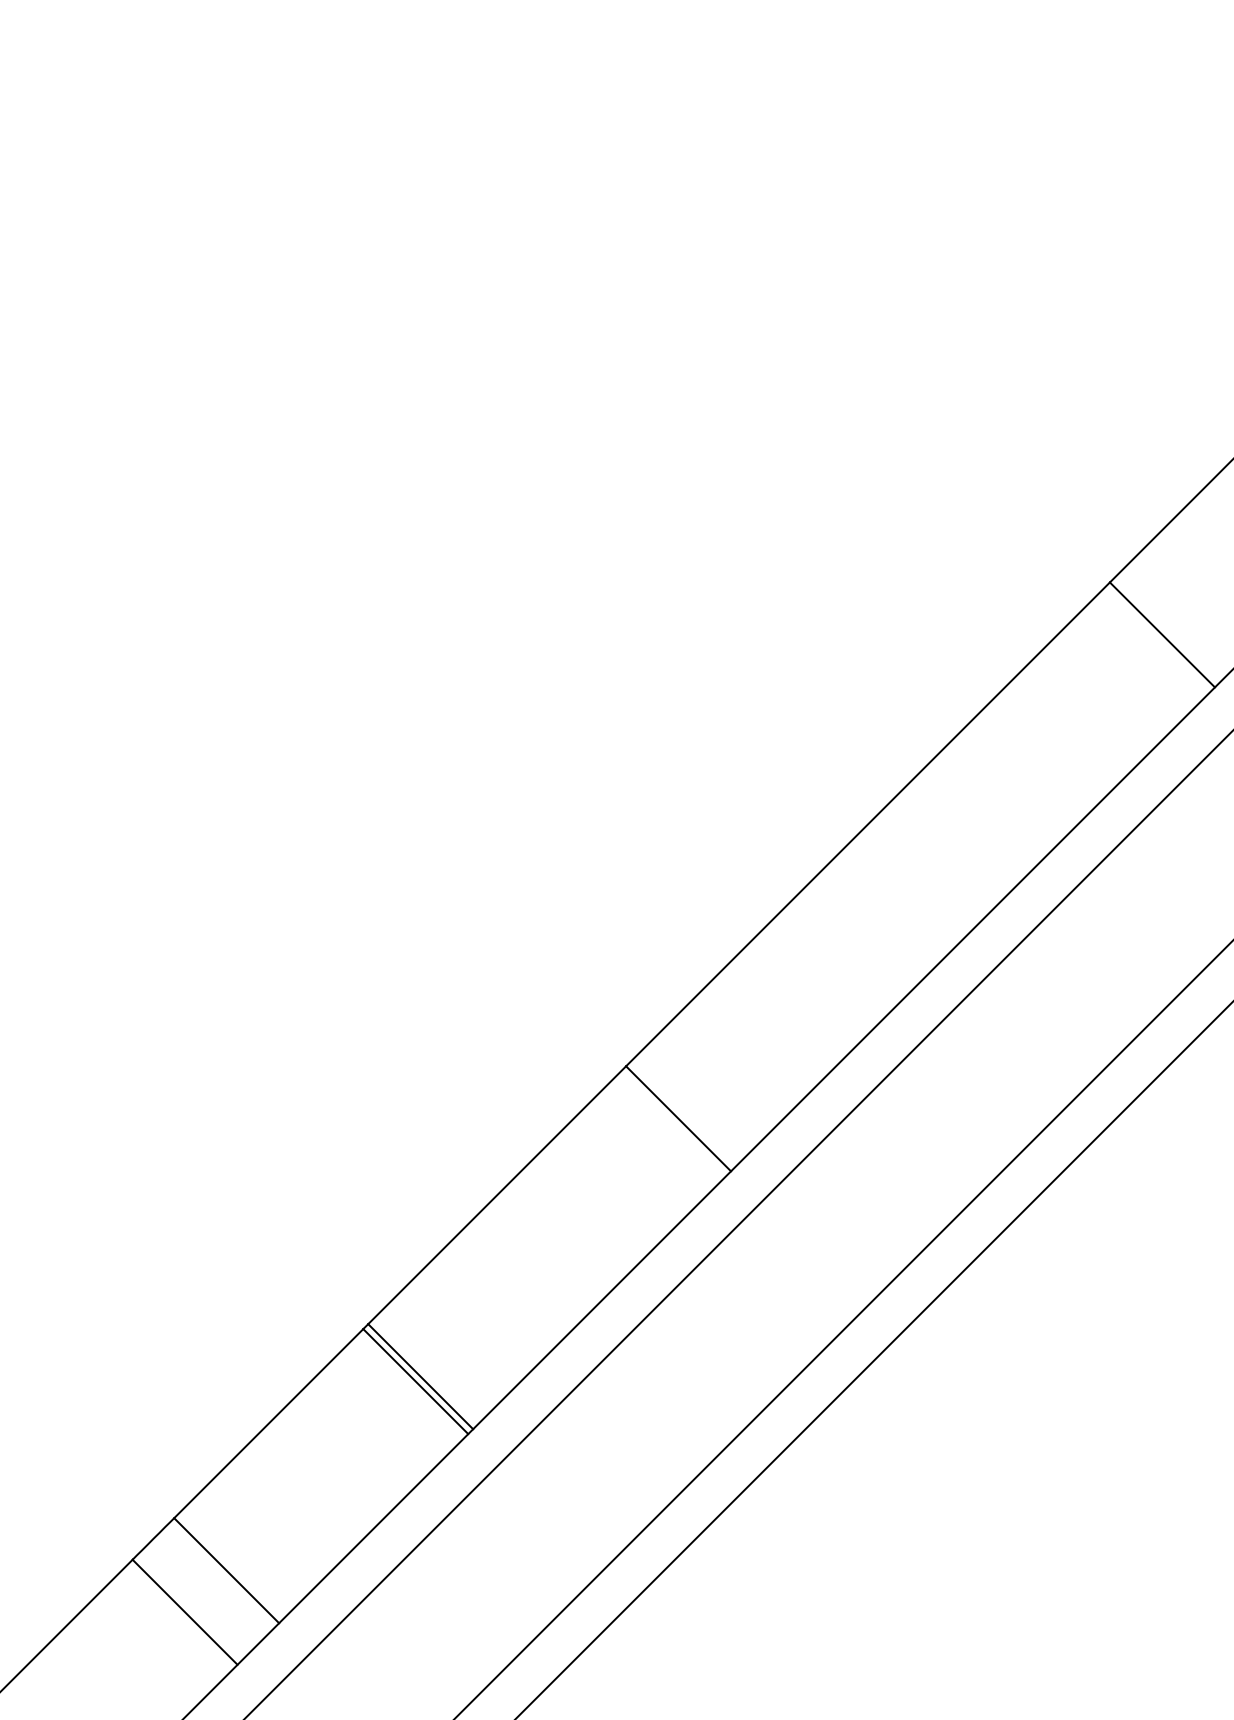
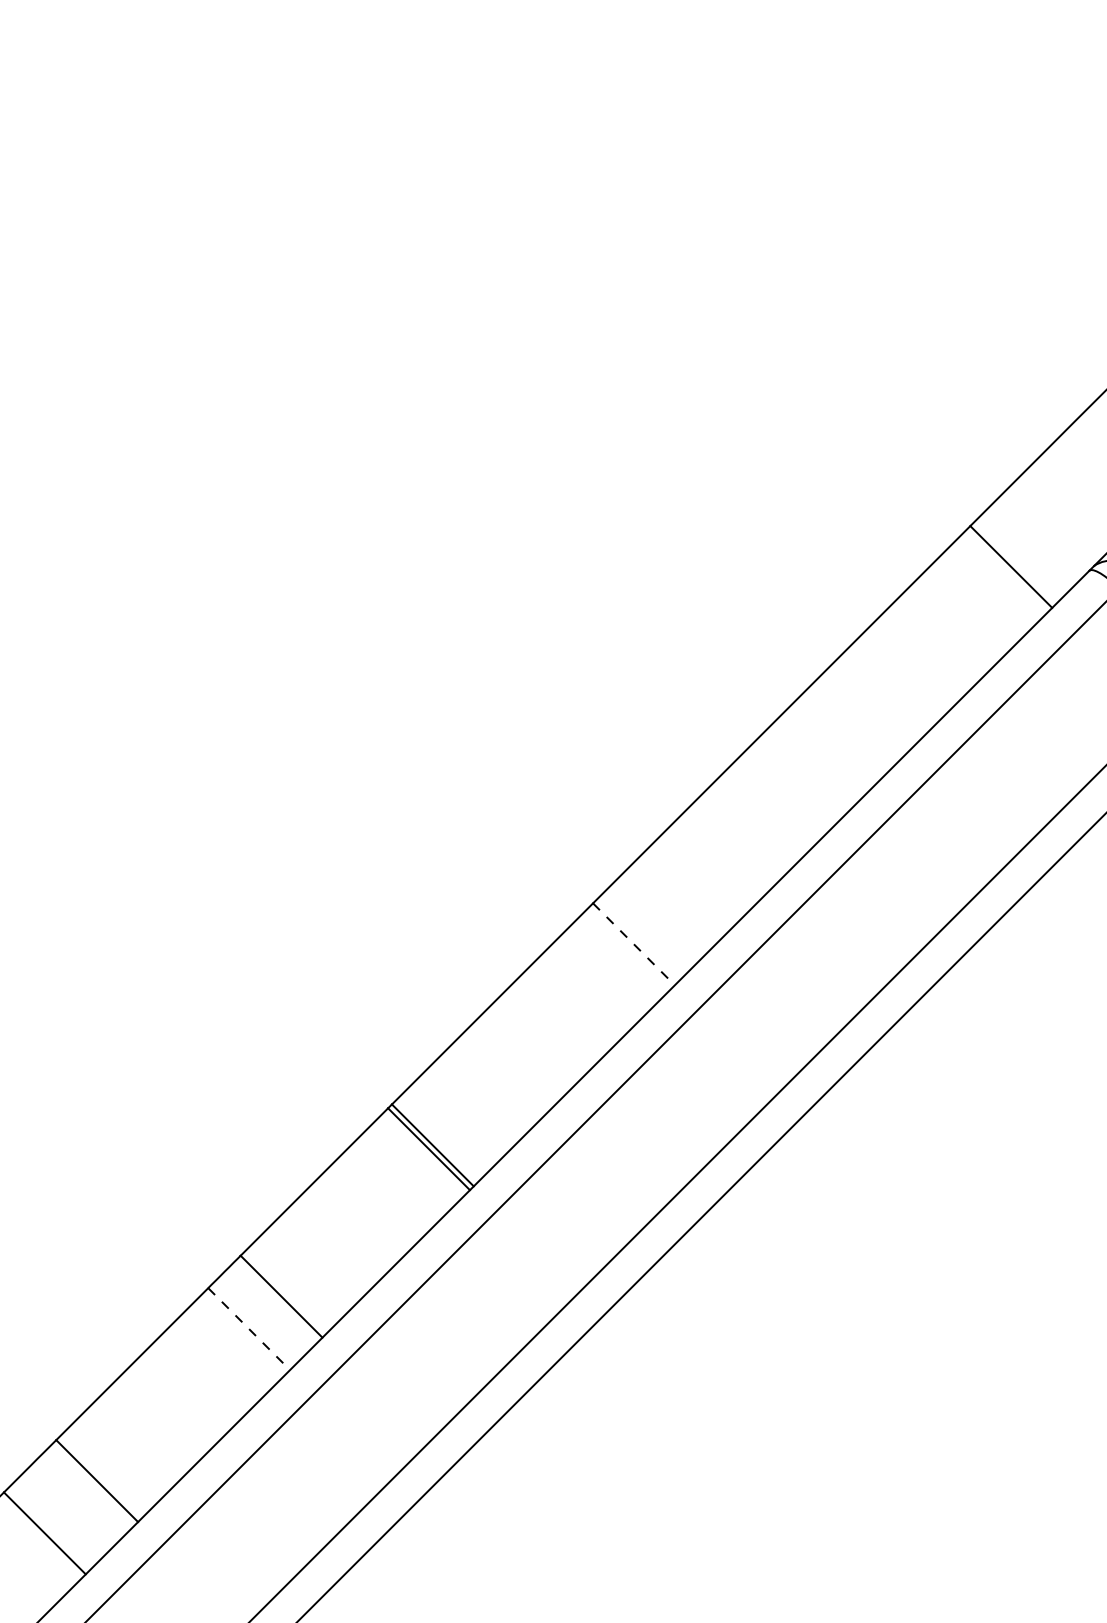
line: (677, 1119) -> (633, 944), solid -> dashed
line: (185, 1612) -> (249, 1329), solid -> dashed

